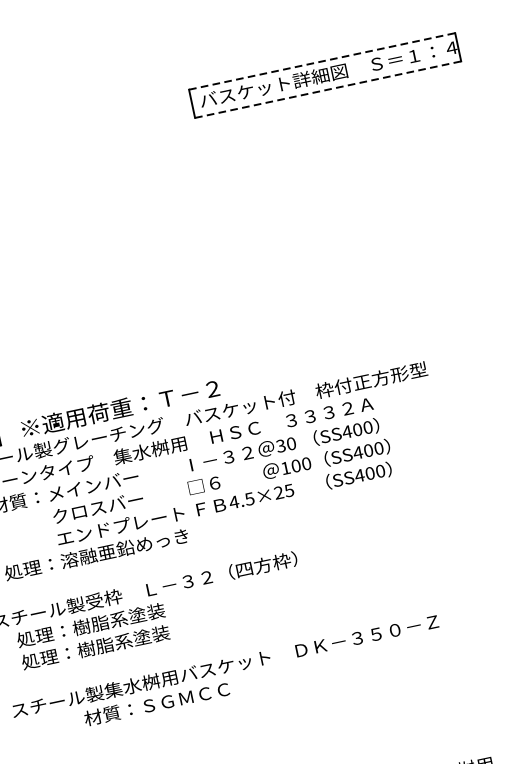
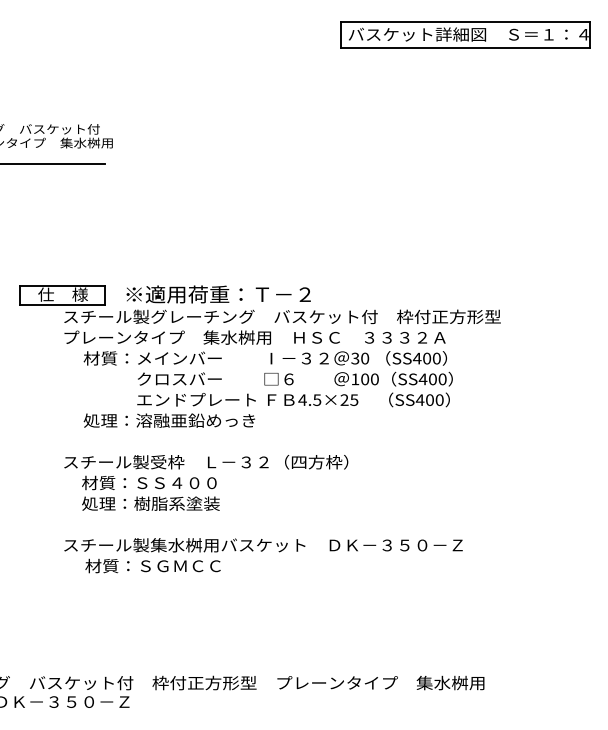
line: (322, 60) -> (465, 21), dashed -> solid
line: (328, 89) -> (465, 48), dashed -> solid
text: (90, 624) -> (150, 482), 処理：樹脂系塗装 -> 材質：ＳＳ４００
text: (156, 703) -> (152, 565), moved

